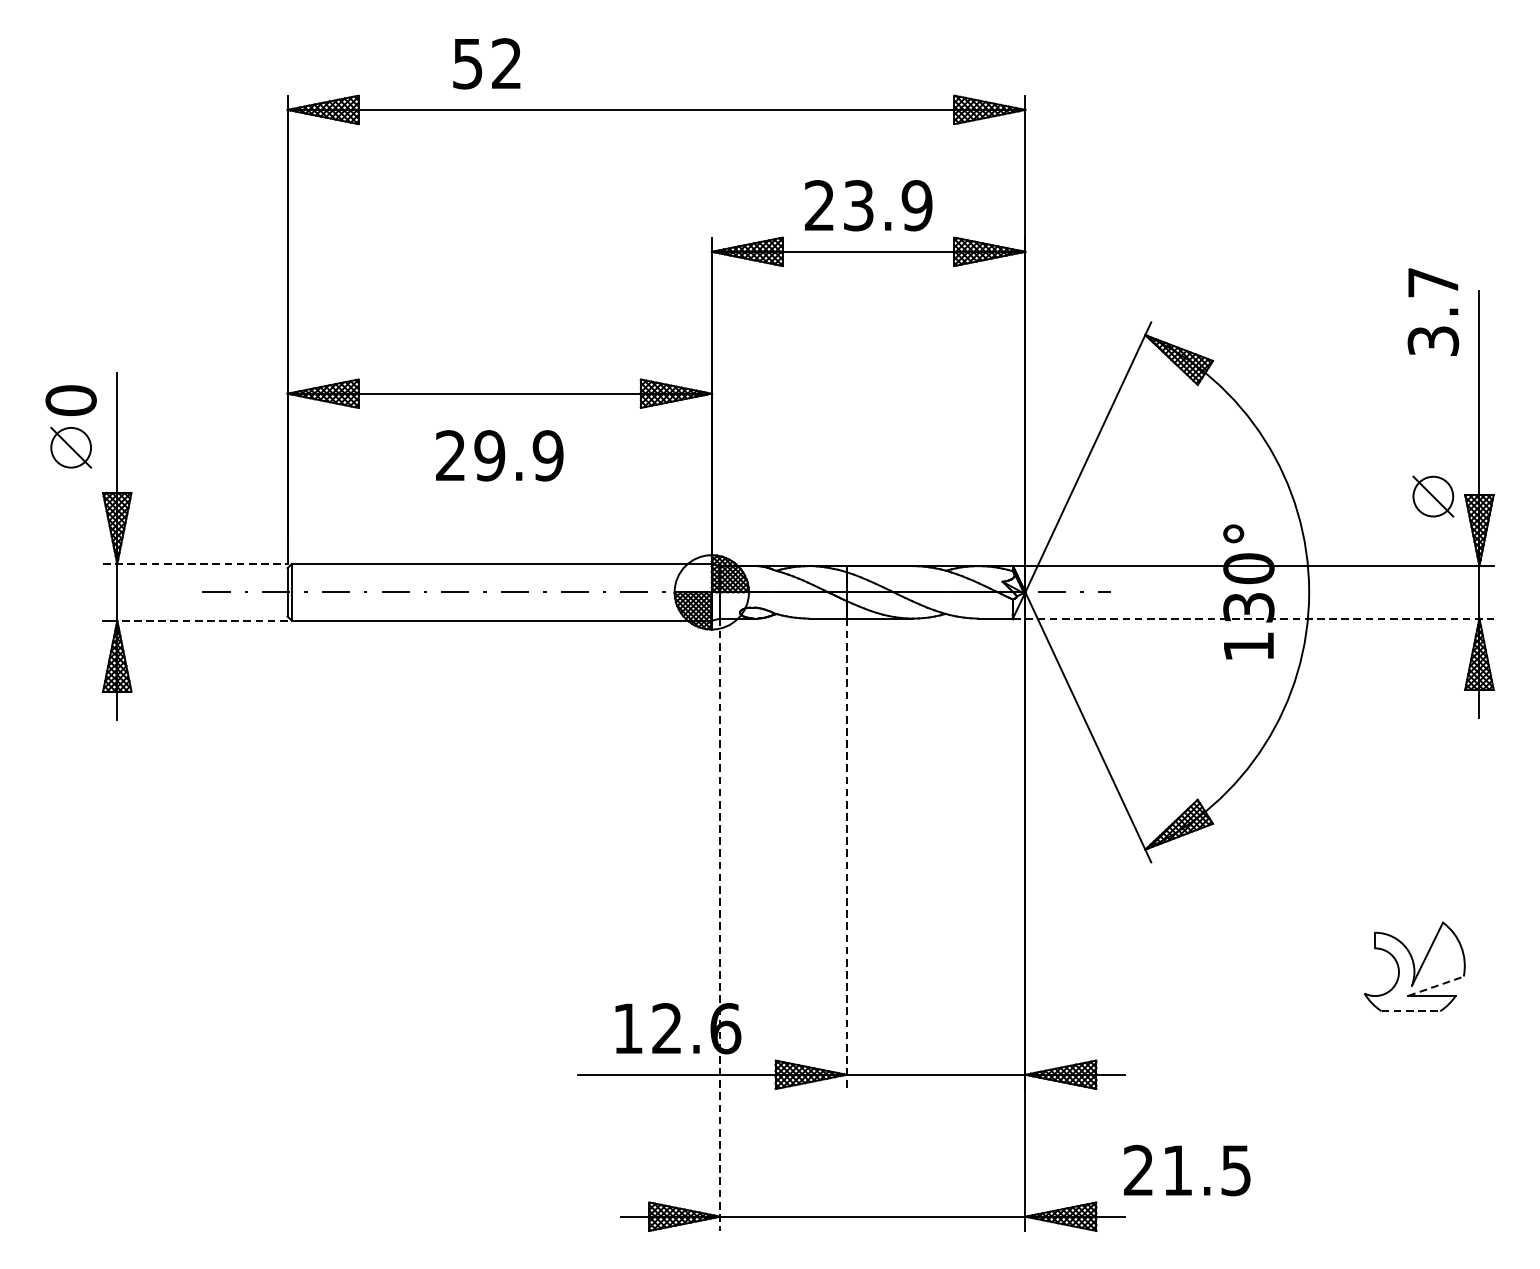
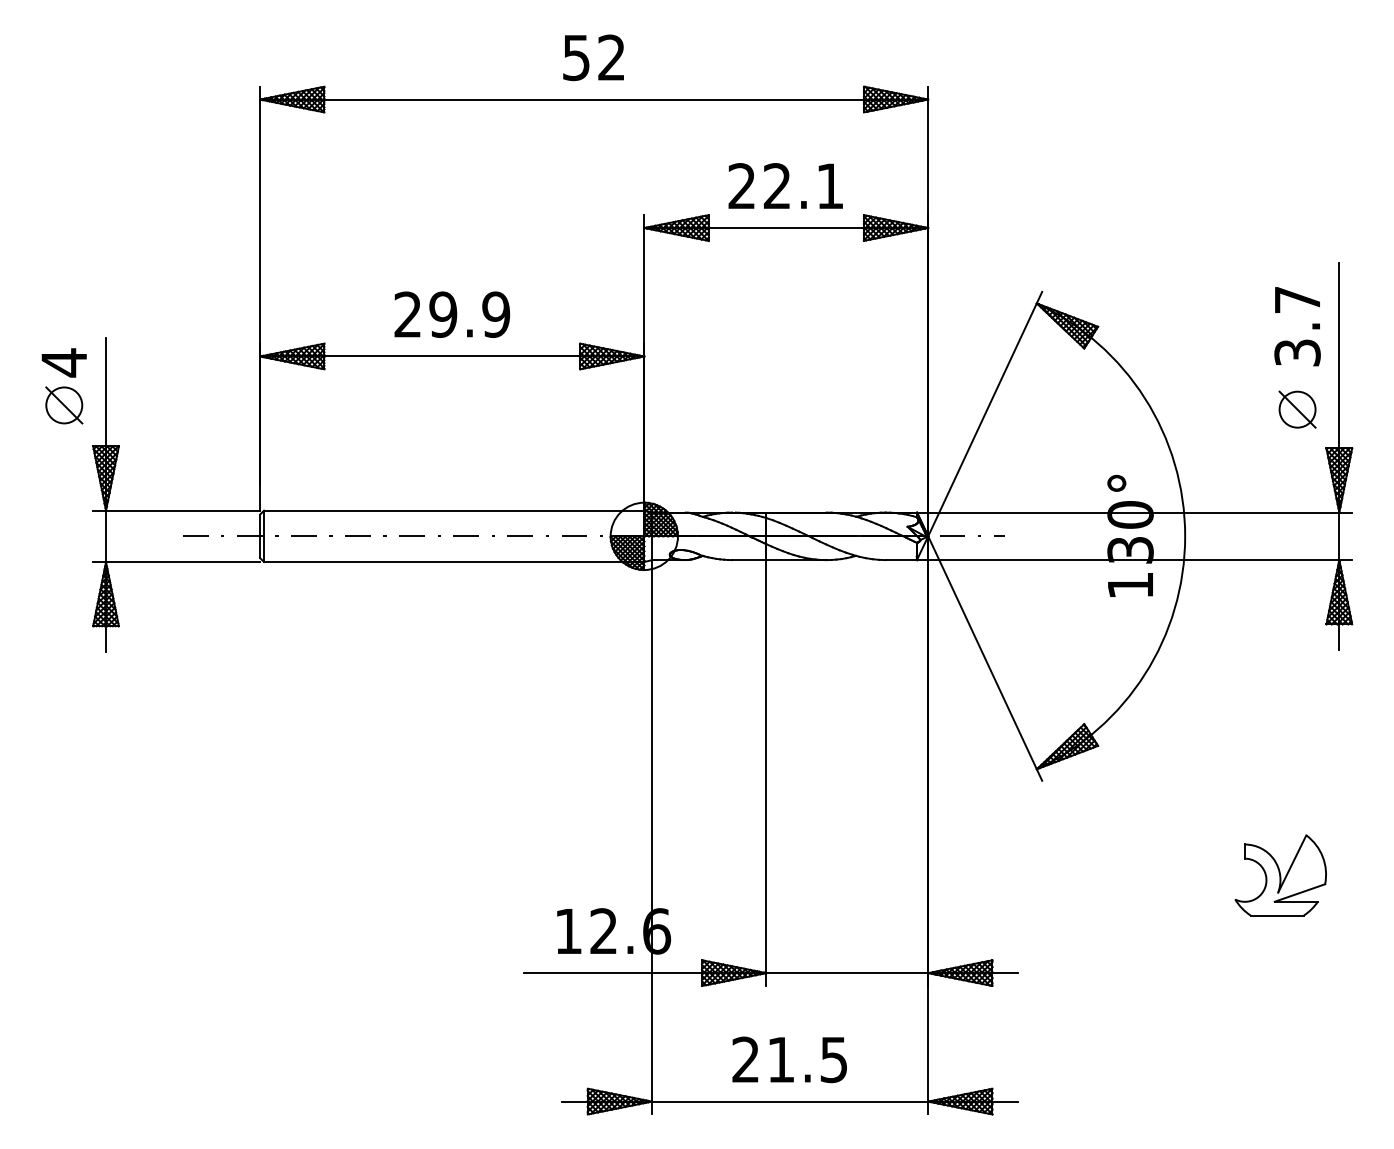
text: (486, 63) -> (593, 57), moved
text: (887, 205) -> (803, 186), 23.9 -> 22.1
text: (1433, 311) -> (1297, 326), moved
text: (71, 400) -> (64, 362), 0 -> 4
text: (499, 455) -> (452, 314), moved
part: (1433, 496) -> (1297, 409), moved
line: (195, 563) -> (176, 510), dashed -> solid
line: (1254, 619) -> (1135, 560), dashed -> solid
line: (201, 621) -> (182, 562), dashed -> solid
line: (846, 854) -> (766, 773), dashed -> solid
line: (720, 924) -> (652, 837), dashed -> solid
line: (1436, 985) -> (1300, 892), dashed -> solid
line: (1411, 1011) -> (1277, 915), dashed -> solid
text: (1186, 1170) -> (789, 1059), moved

